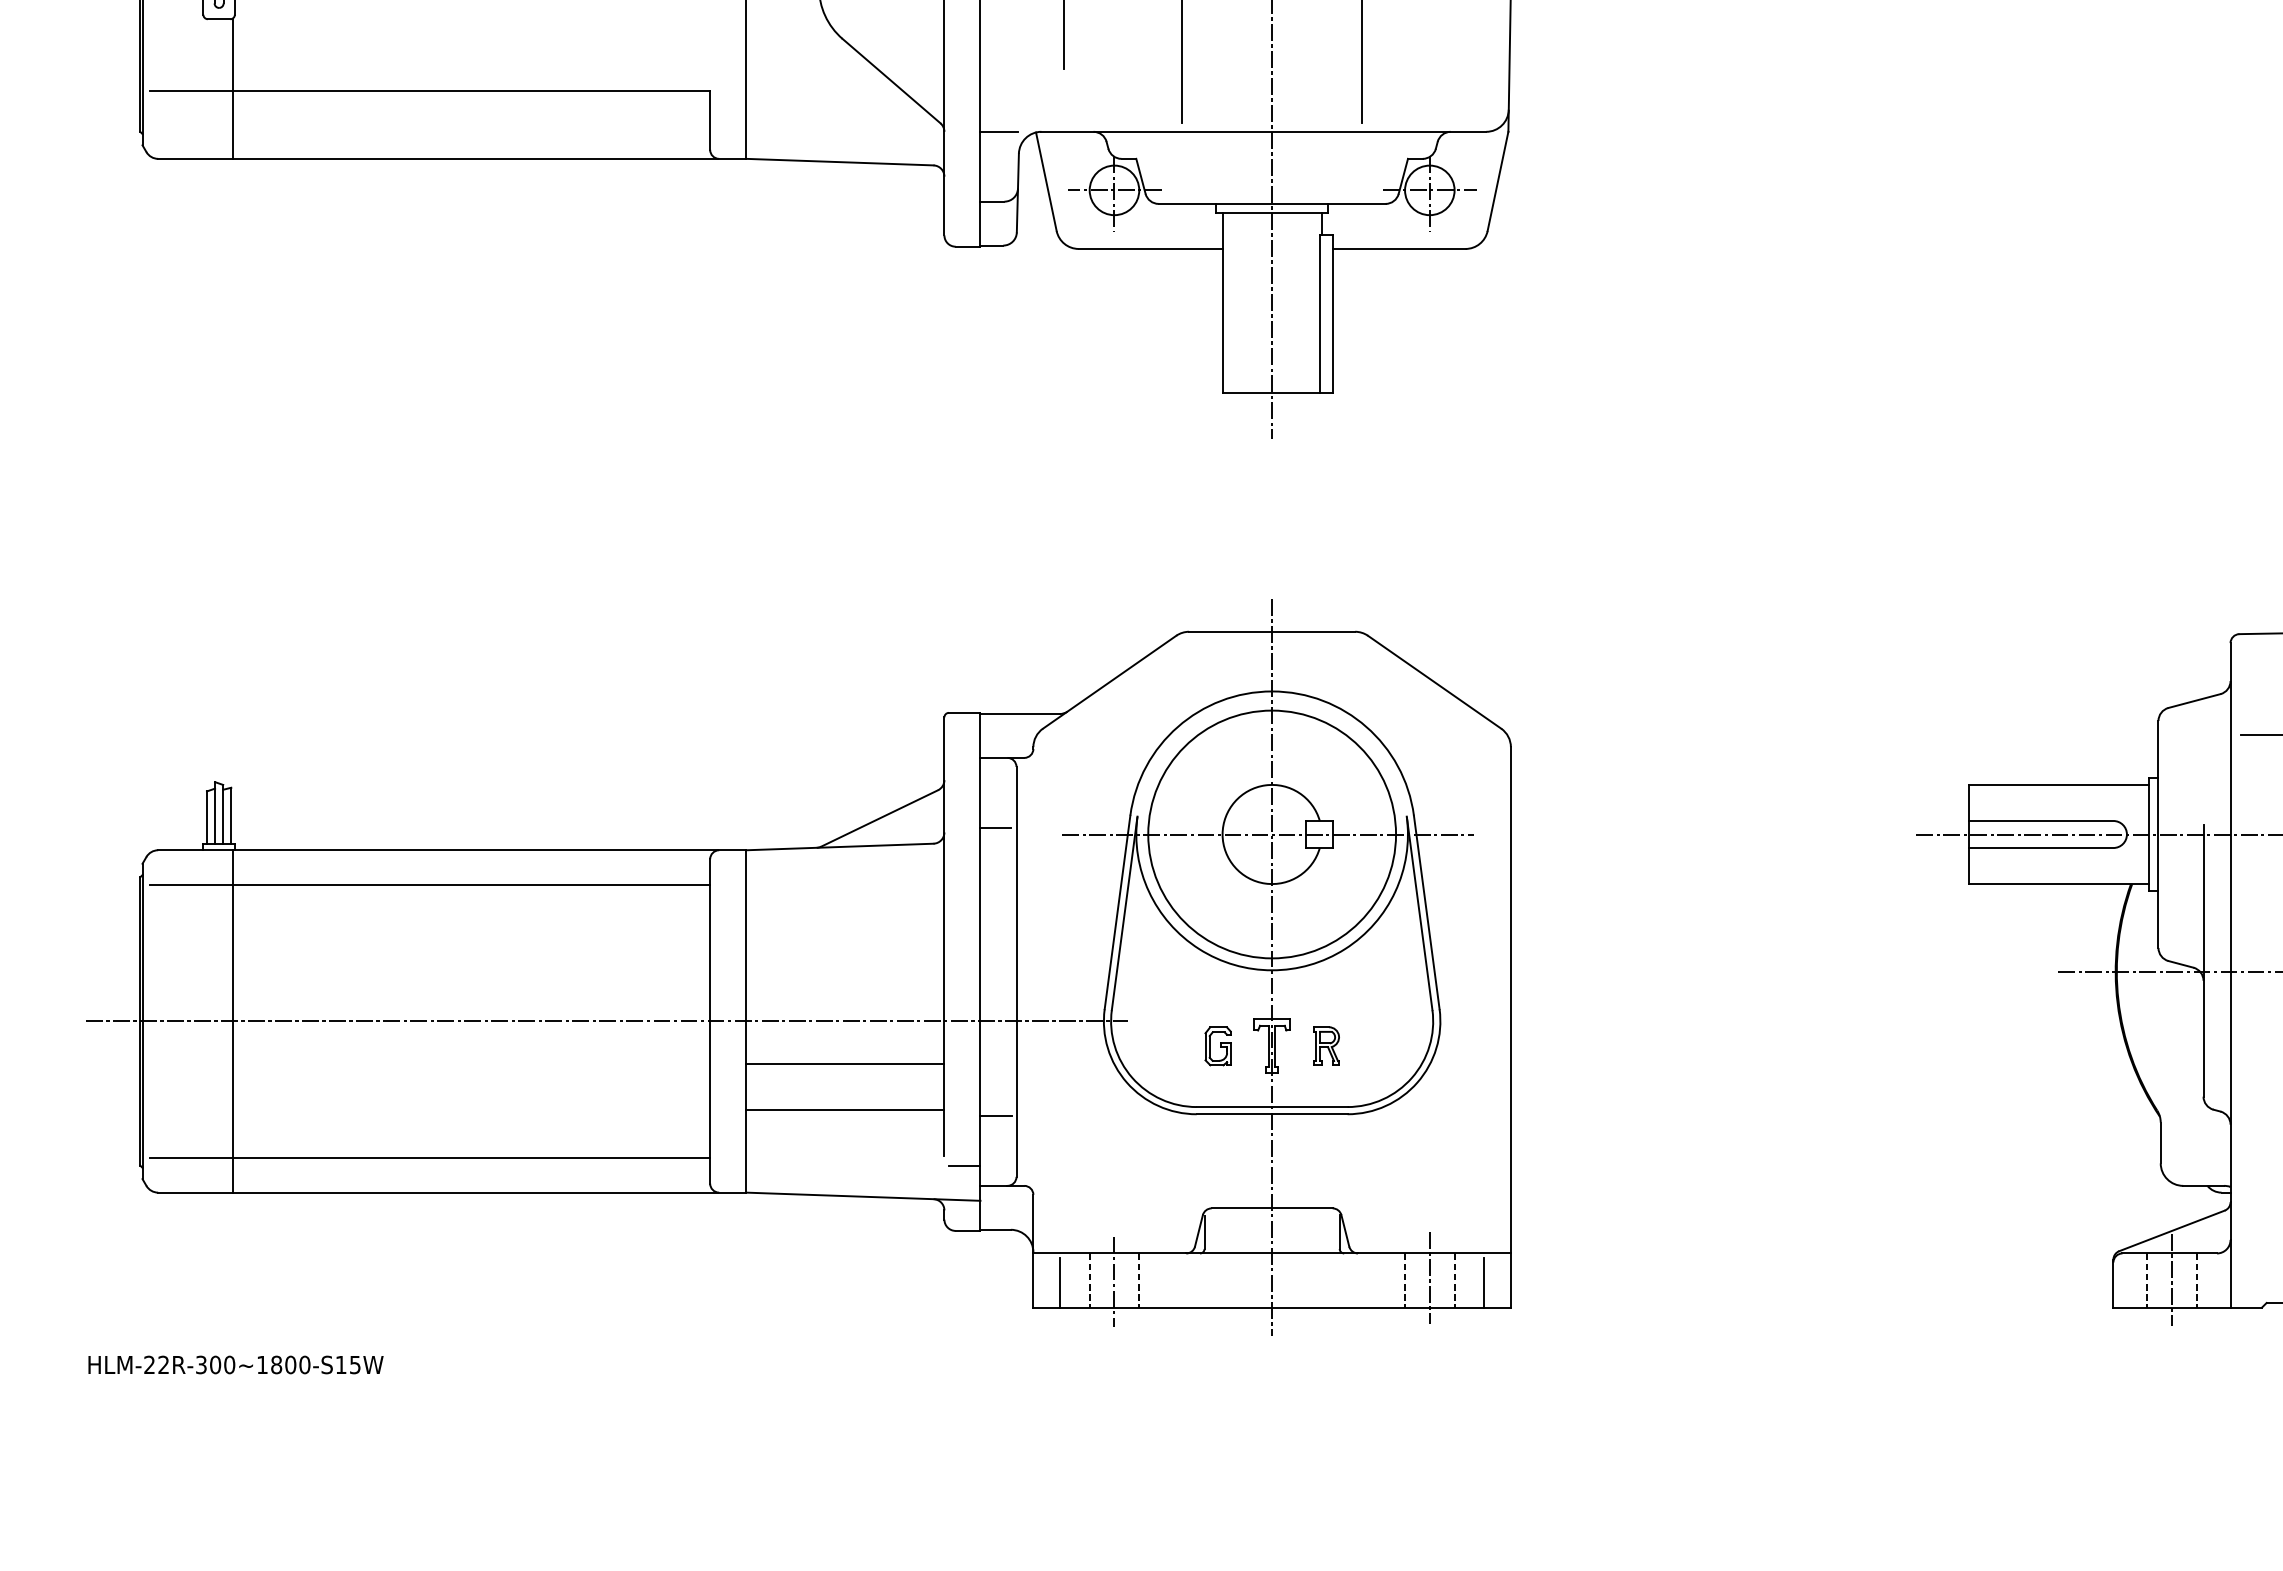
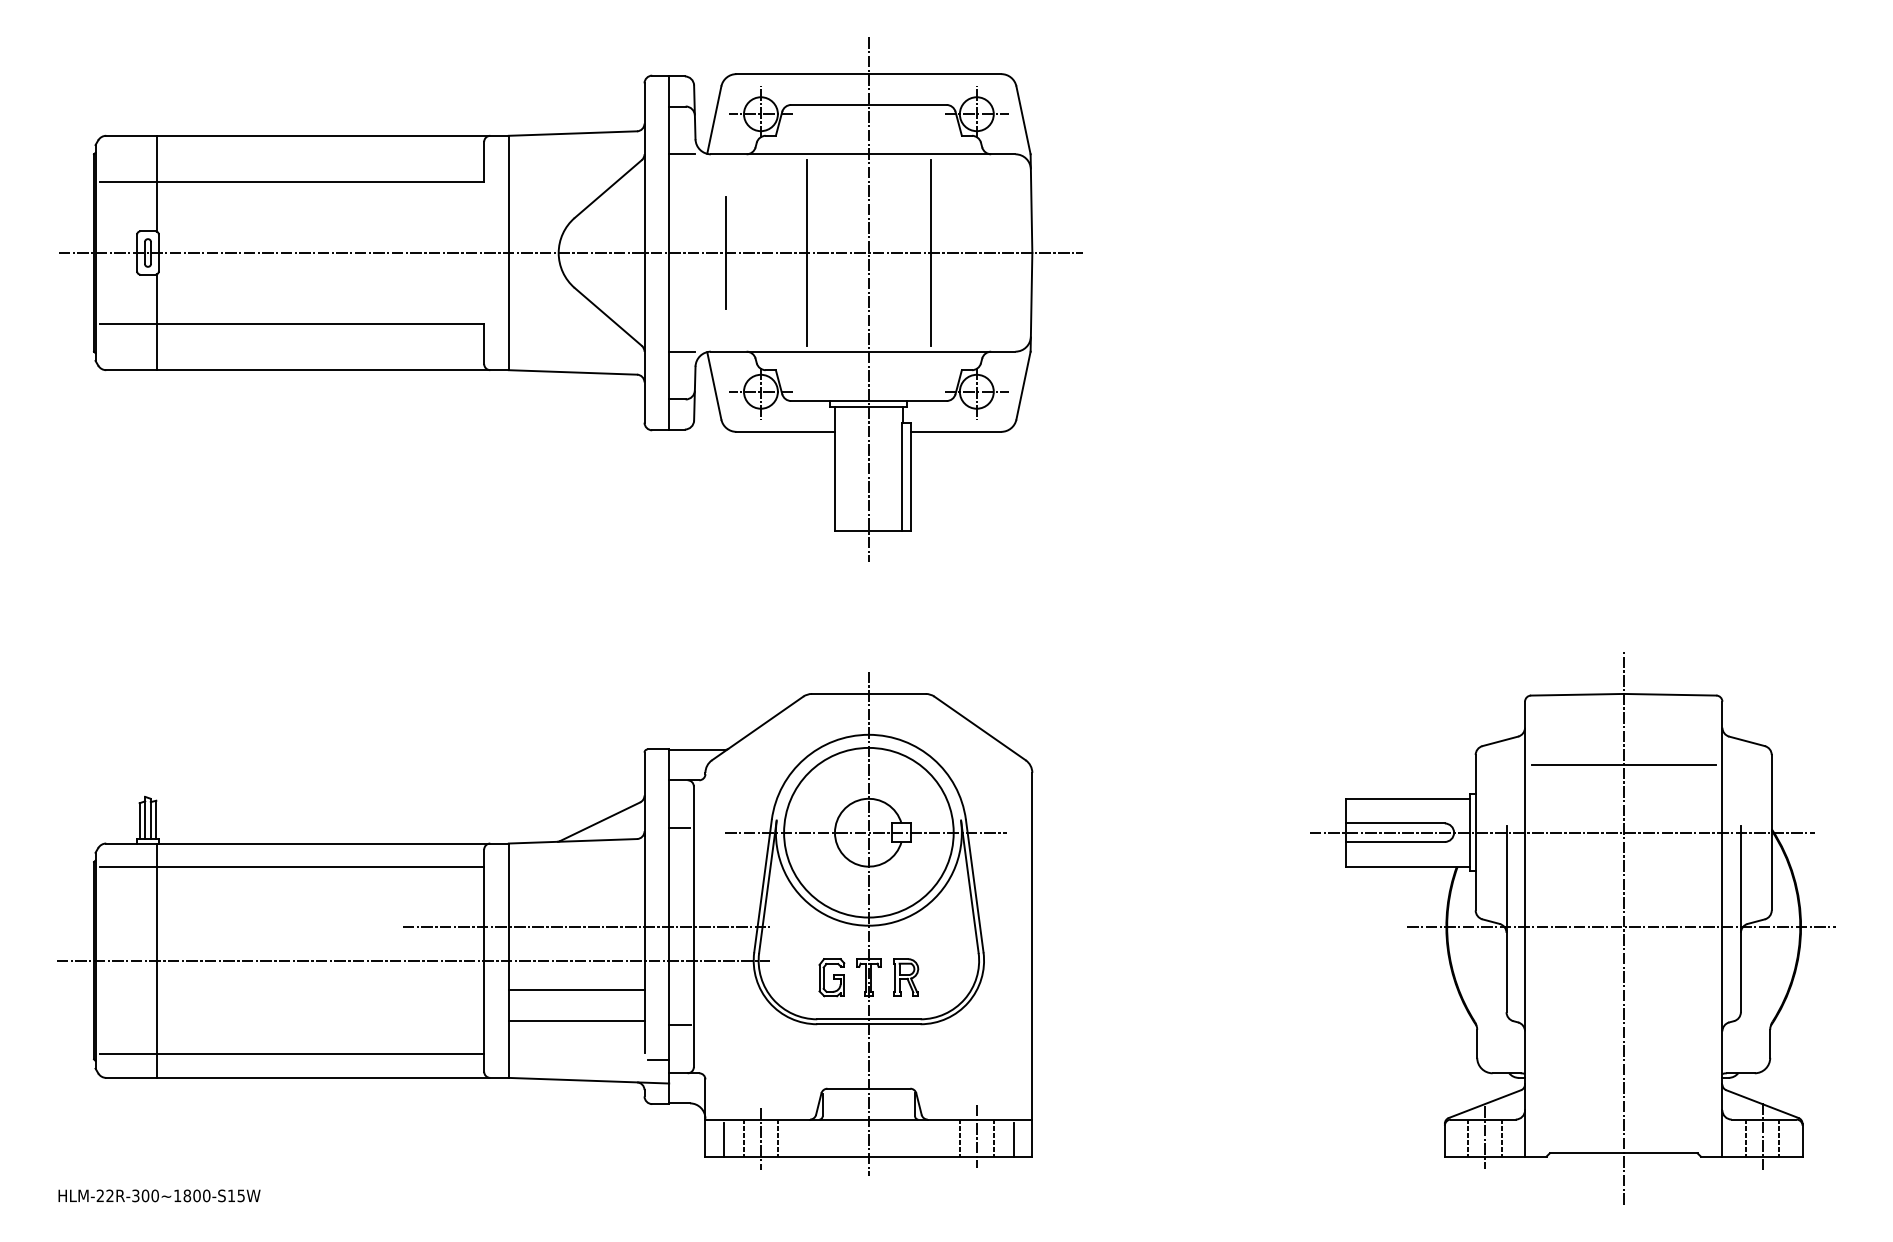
line: (859, 971) -> (586, 926), added
part: (1217, 1045) -> (831, 977), size x1.43
part: (1327, 1045) -> (906, 977), size x1.43

